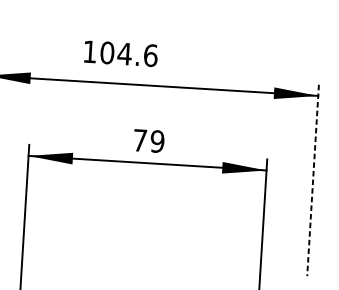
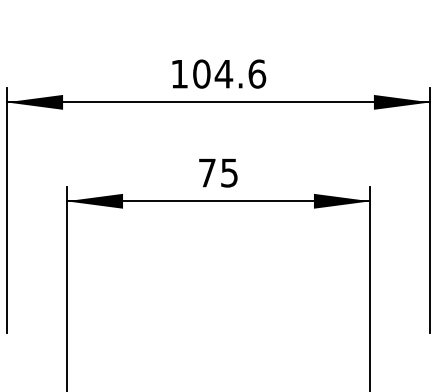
text: (121, 53) -> (219, 73), moved
text: (157, 141) -> (229, 172), 79 -> 75
line: (313, 180) -> (430, 210), dashed -> solid

